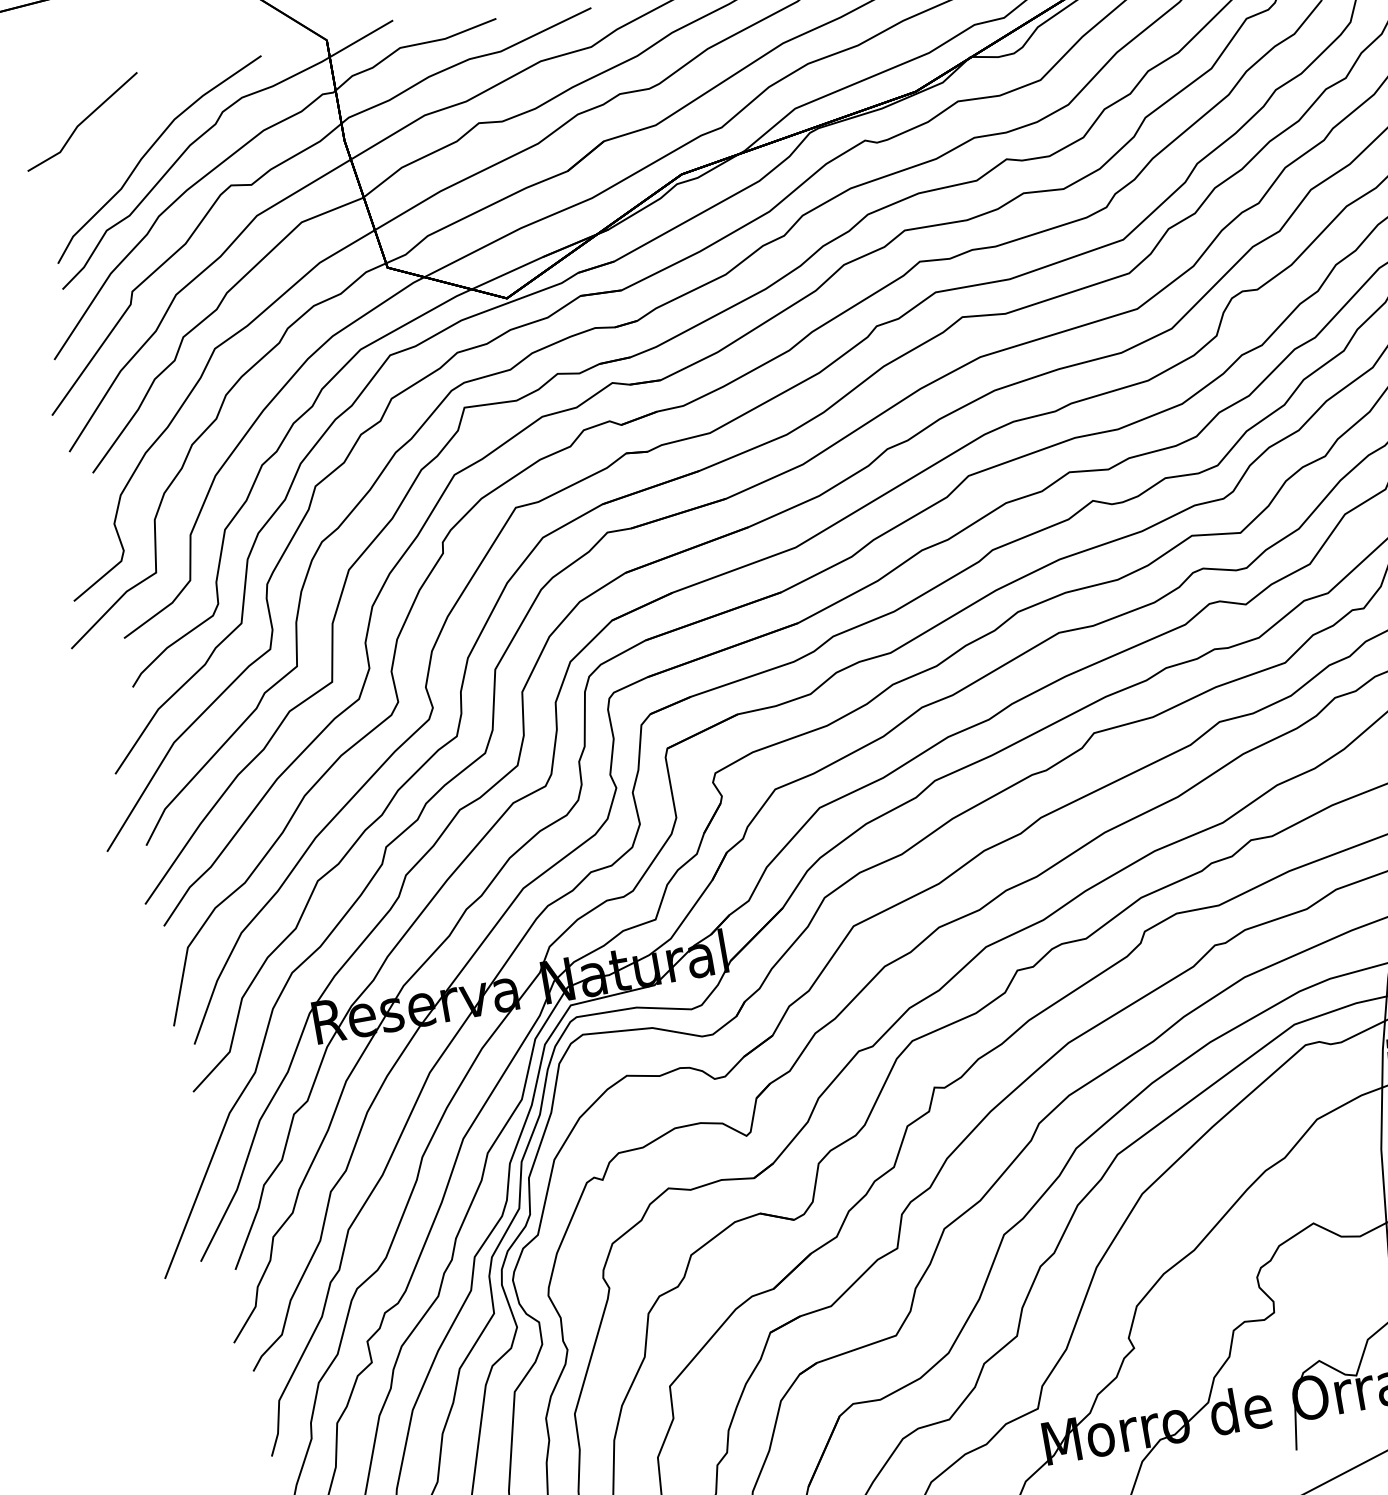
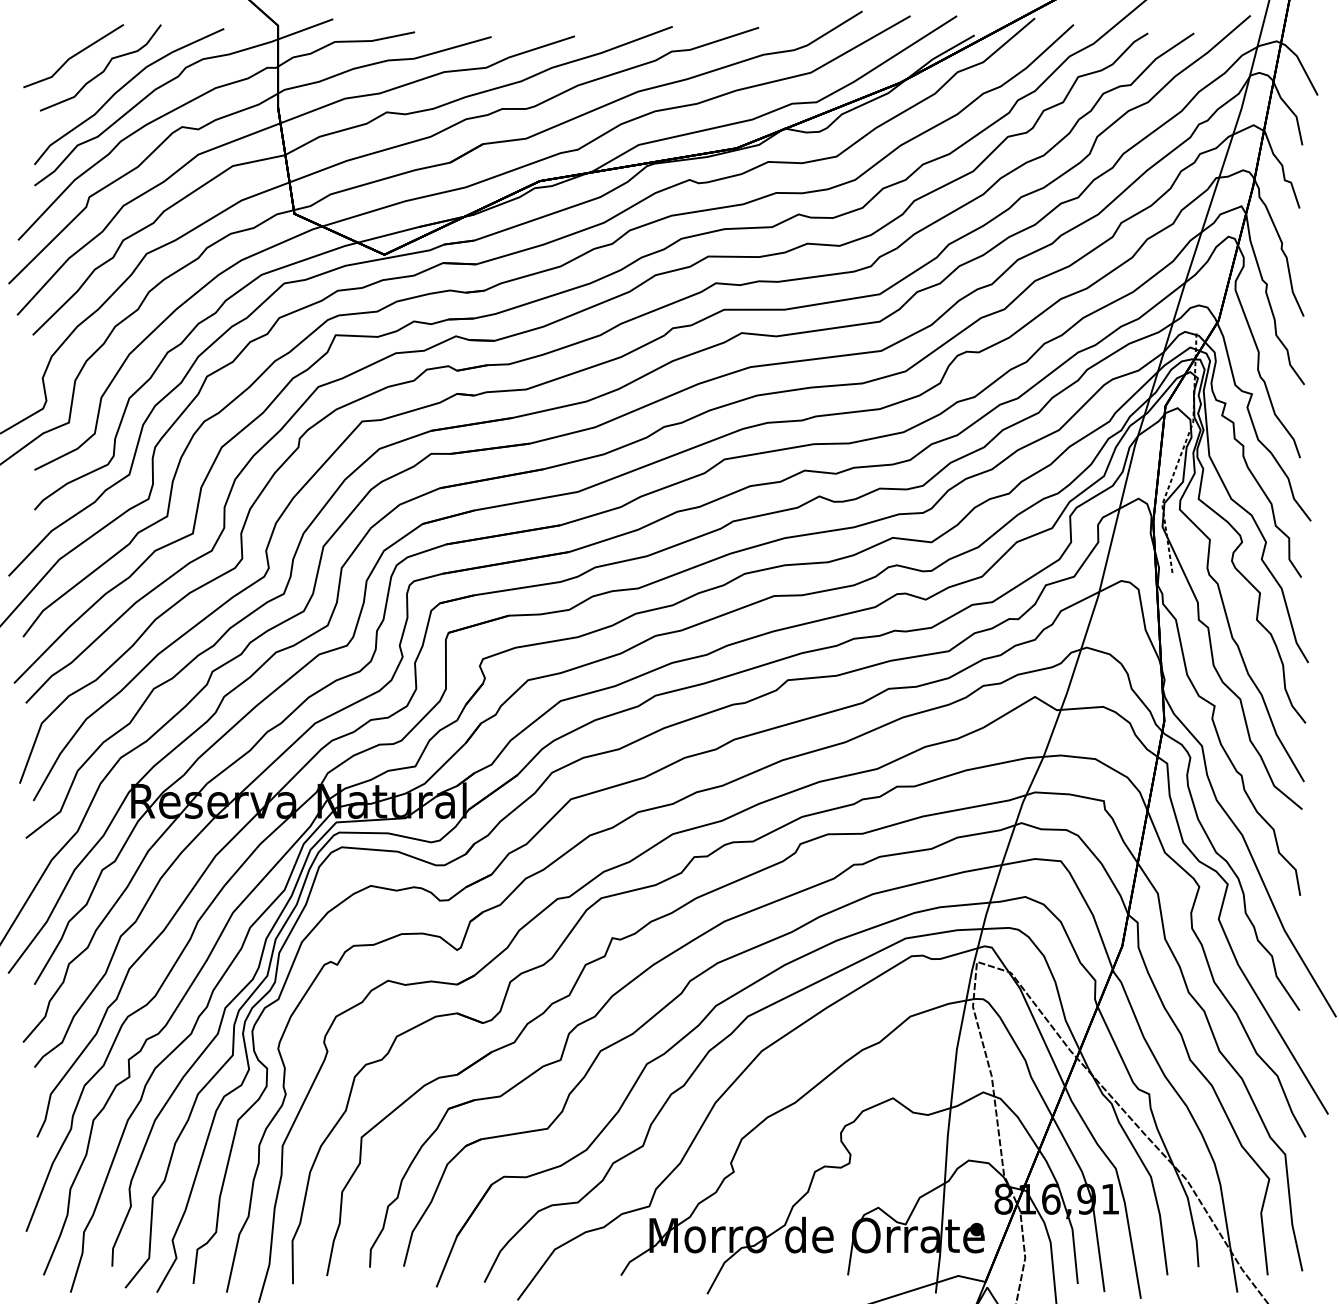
curve: (122, 131) -> (103, 69), added

